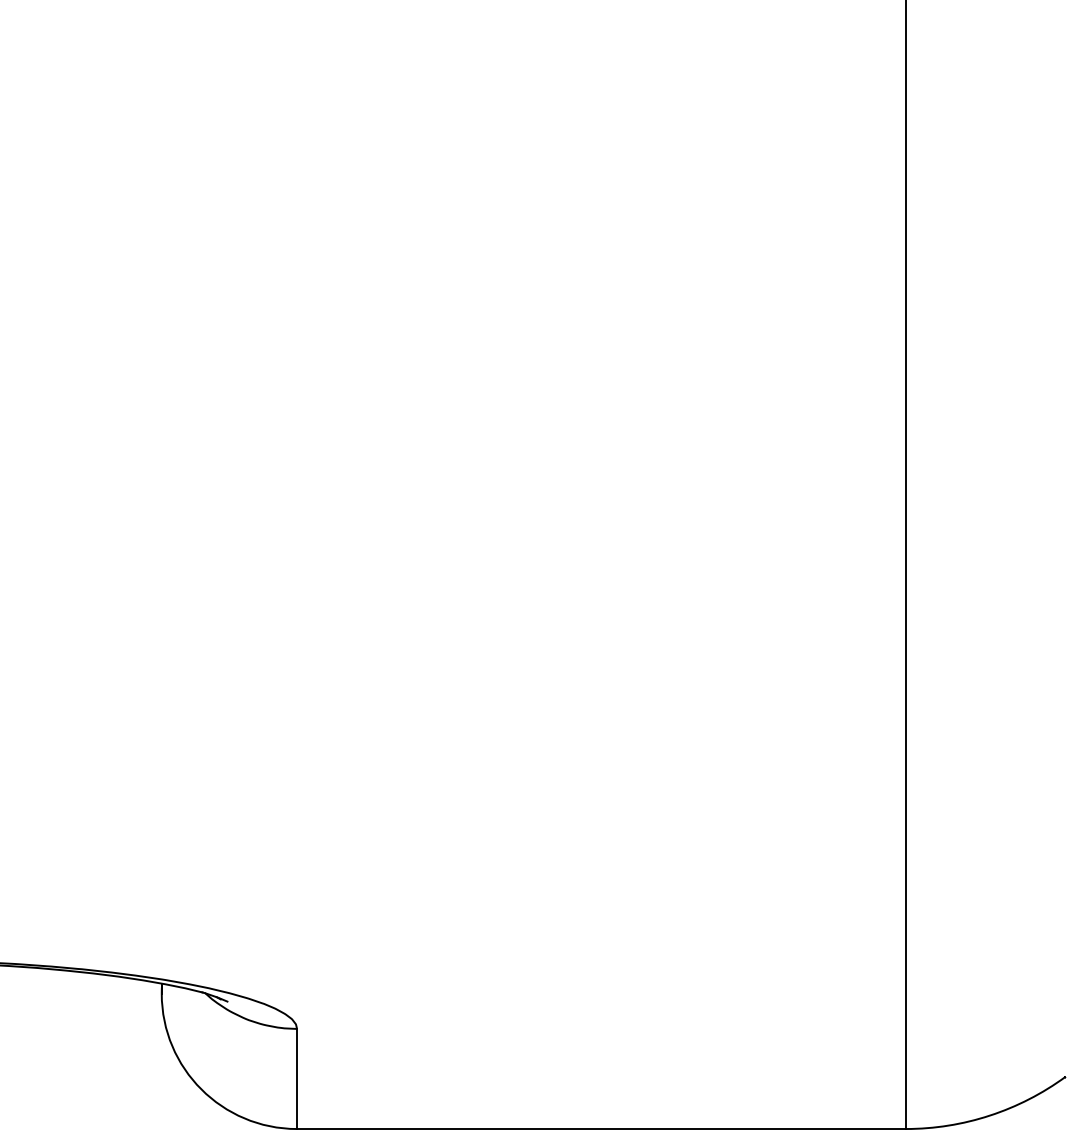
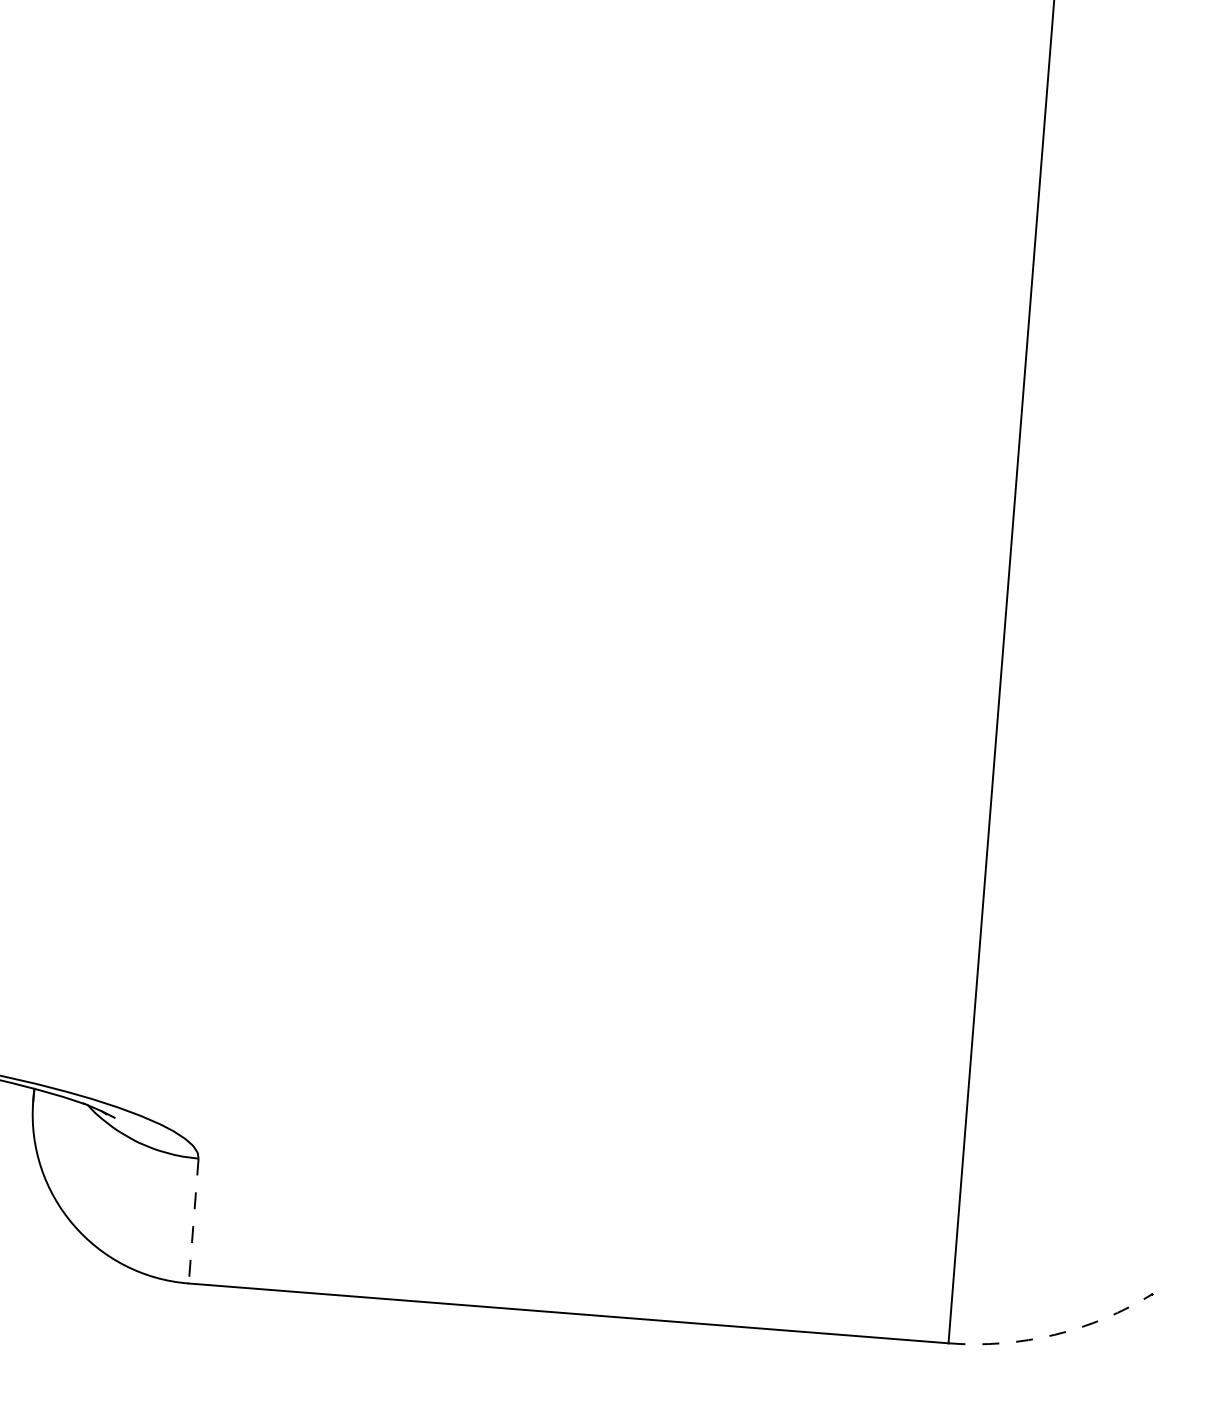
line: (297, 1079) -> (194, 1221), solid -> dashed
arc: (989, 1115) -> (1054, 1334), solid -> dashed

